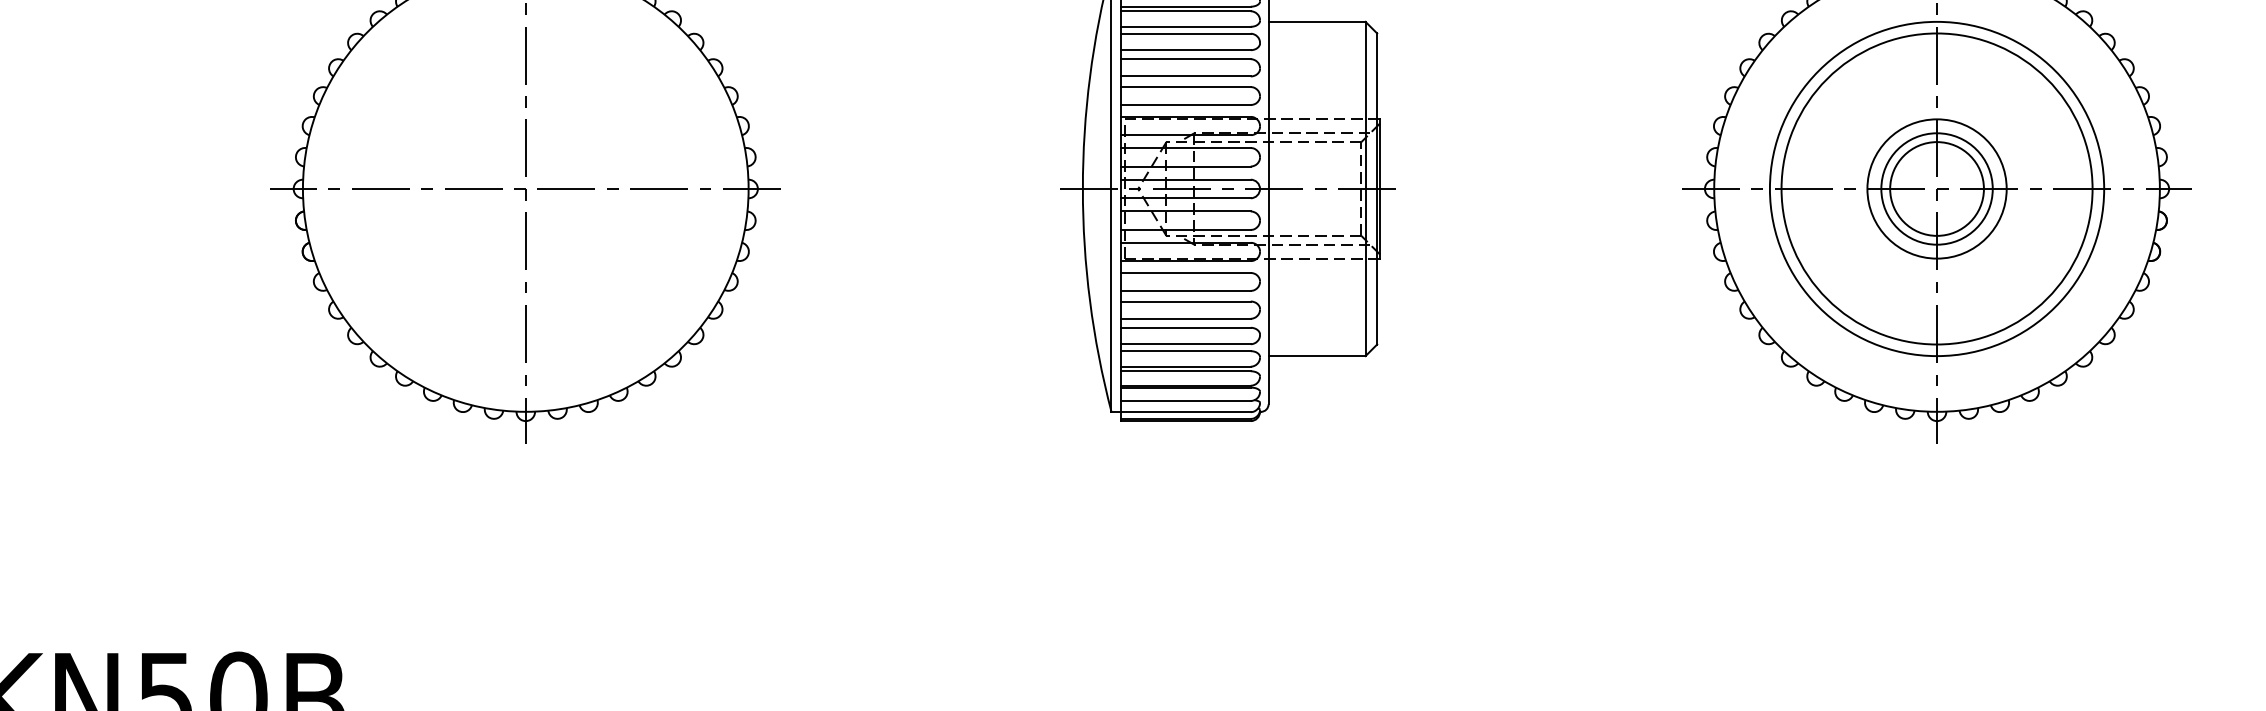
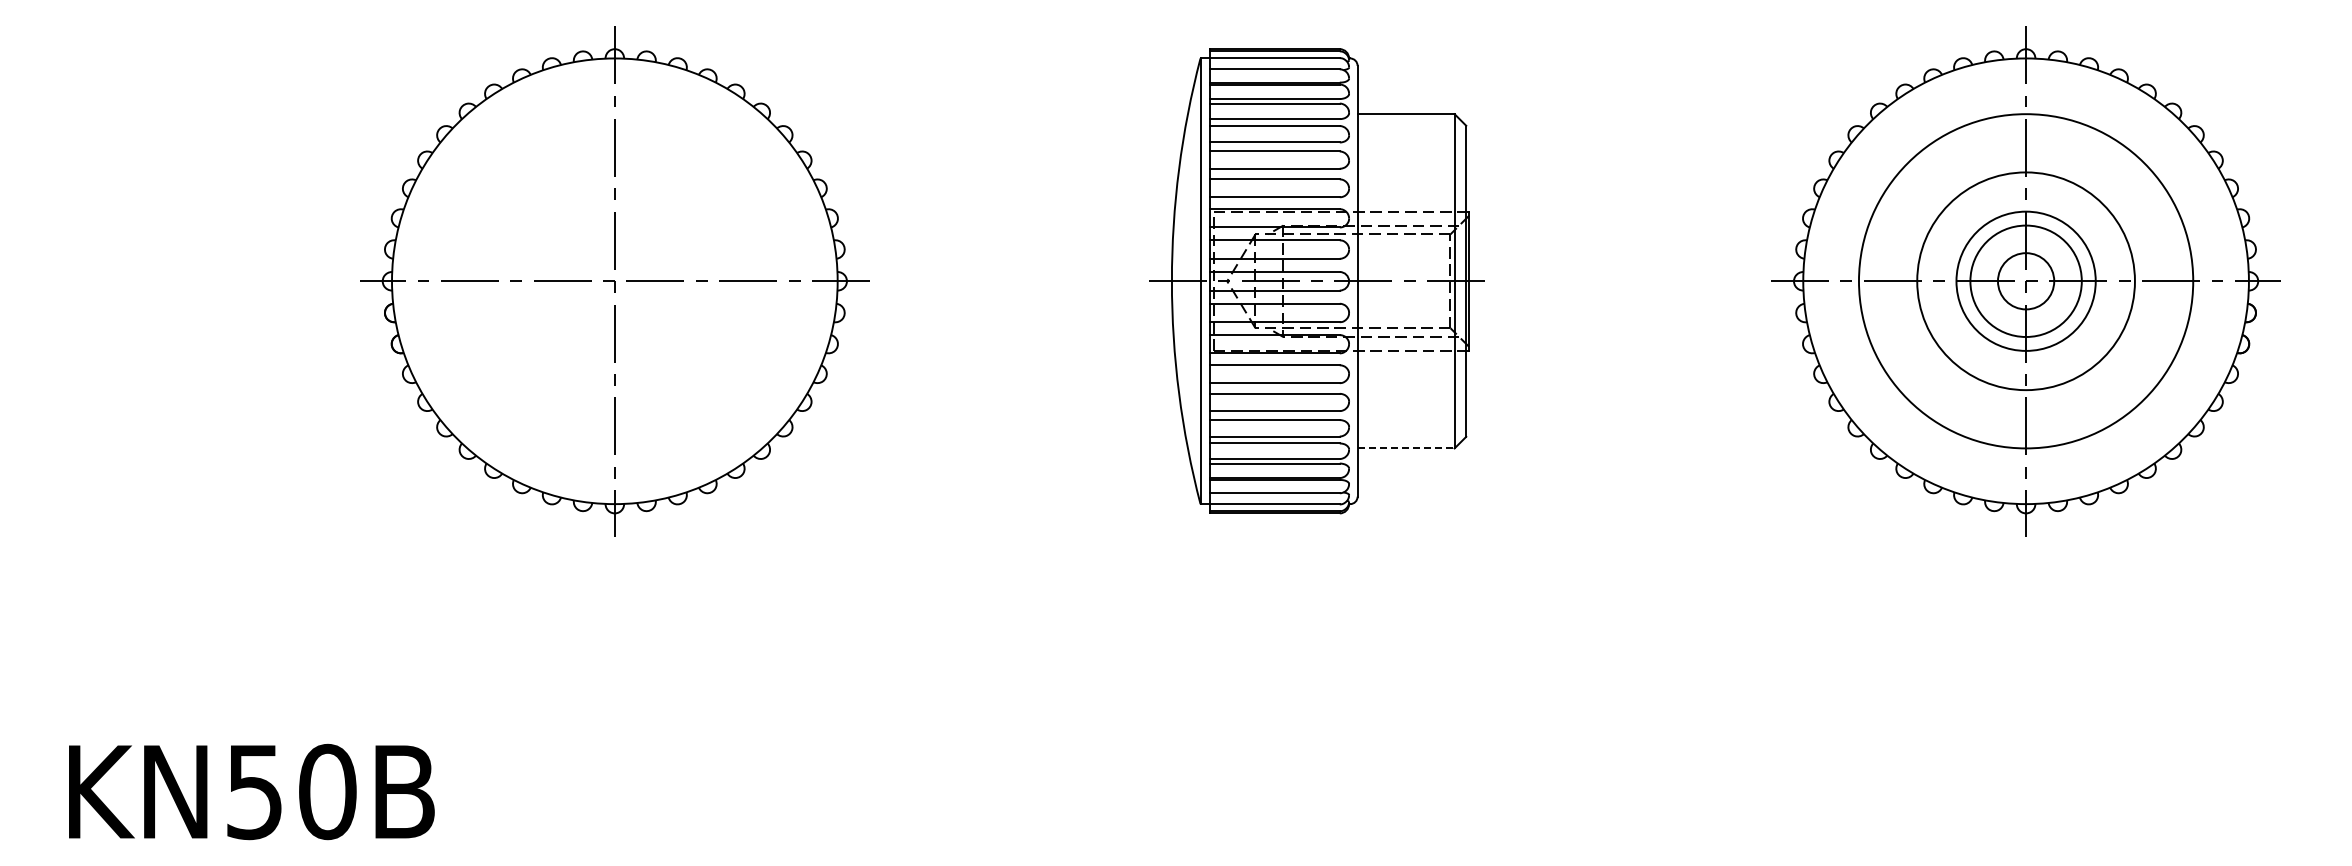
circle: (1936, 188) -> (2025, 280), size x0.7
circle: (1936, 189) -> (2025, 281), size x0.6
line: (1317, 356) -> (1406, 448), solid -> dashed

